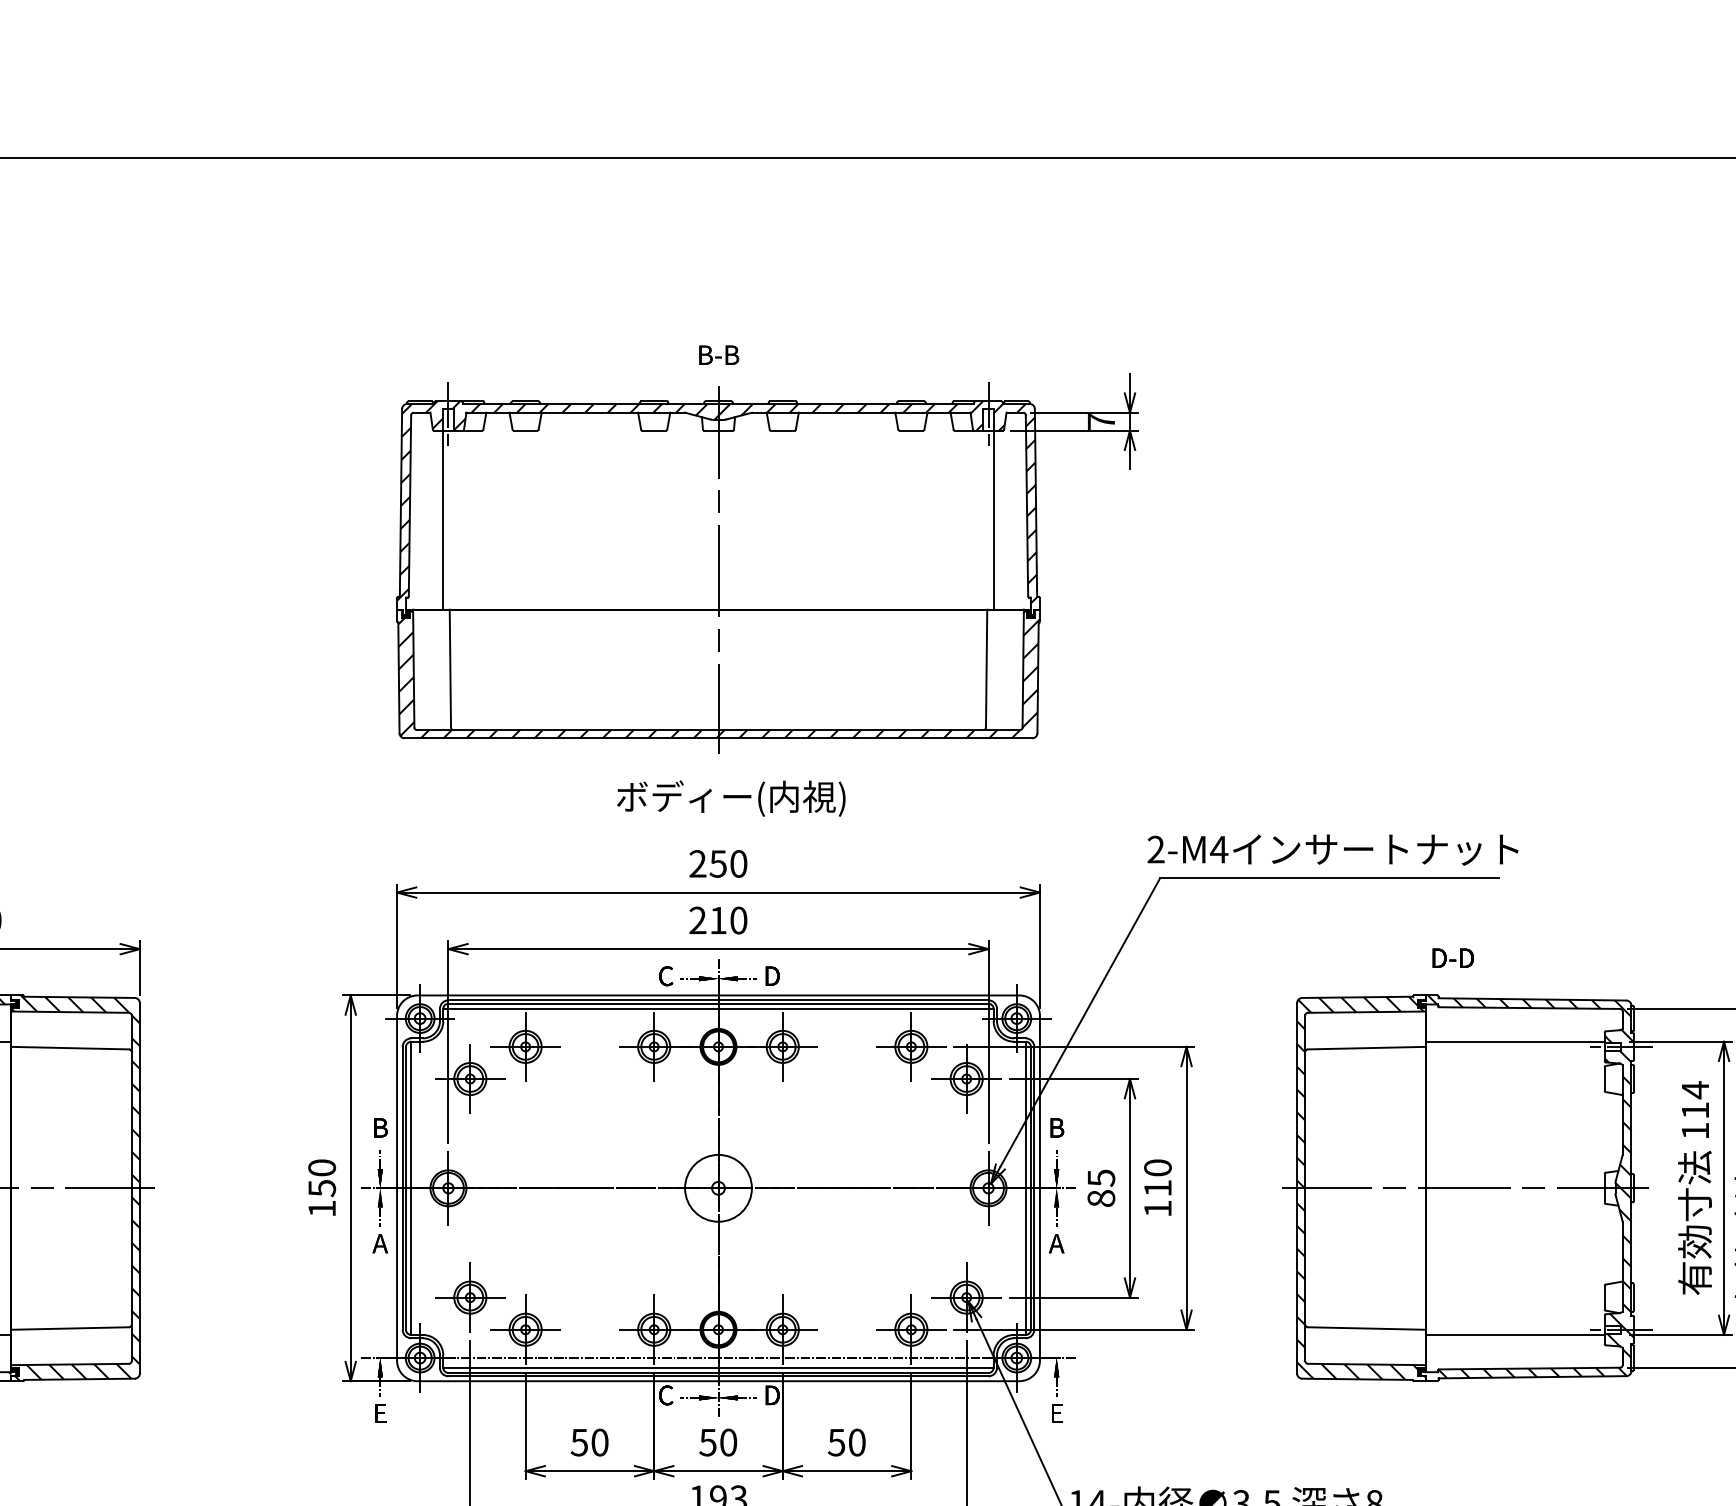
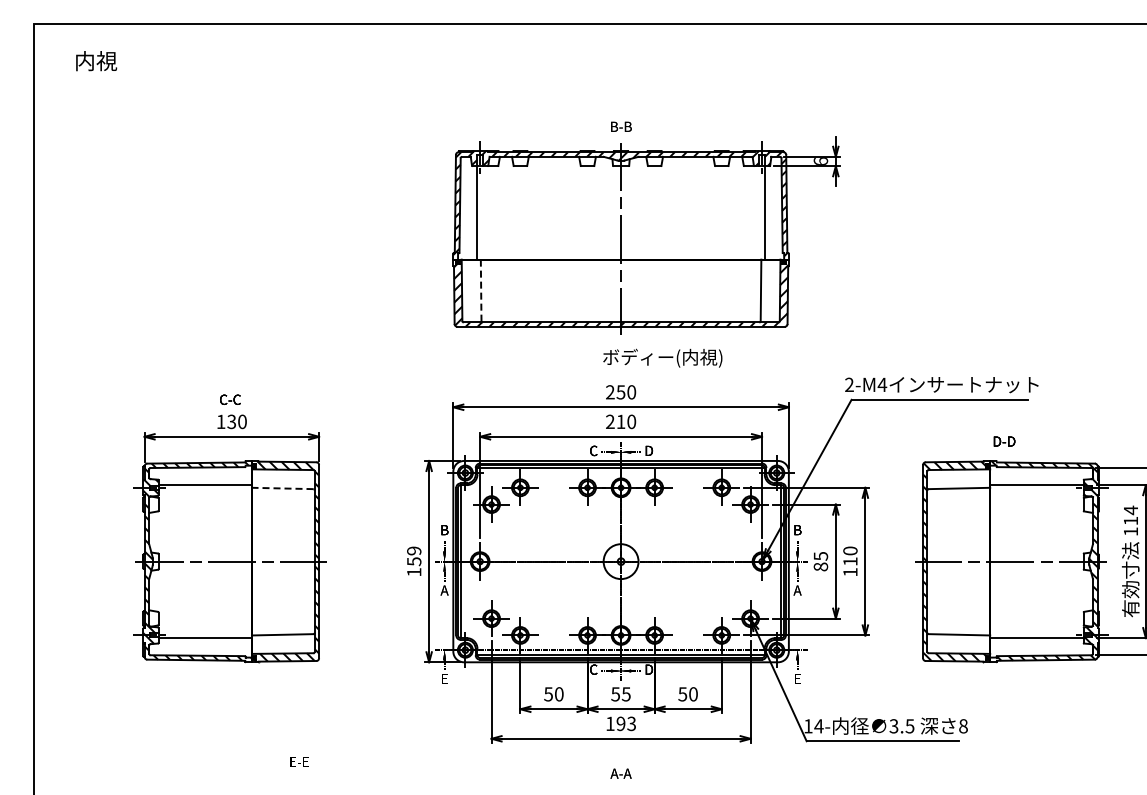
text: (1100, 421) -> (820, 161), 7 -> 6
line: (451, 668) -> (481, 290), solid -> dashed
text: (730, 797) -> (662, 357), moved
line: (69, 1048) -> (282, 488), solid -> dashed
text: (322, 1166) -> (414, 550), 150 -> 159
text: (726, 1442) -> (625, 694), 50 -> 55

